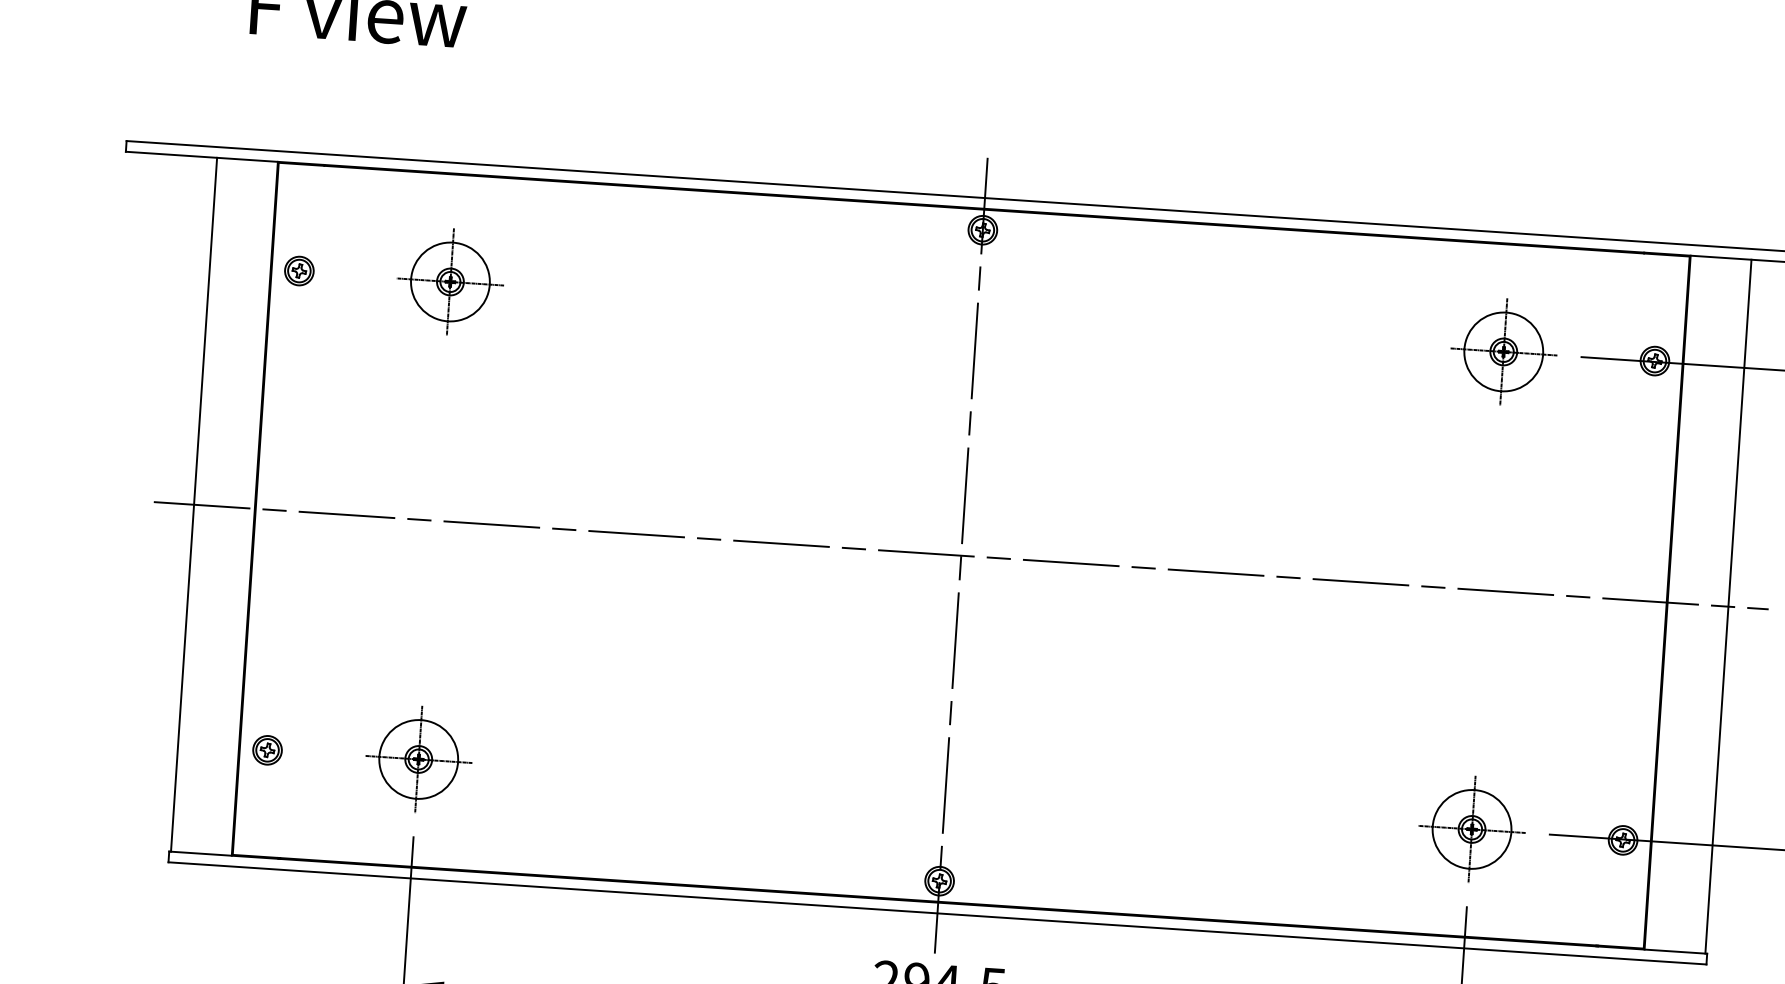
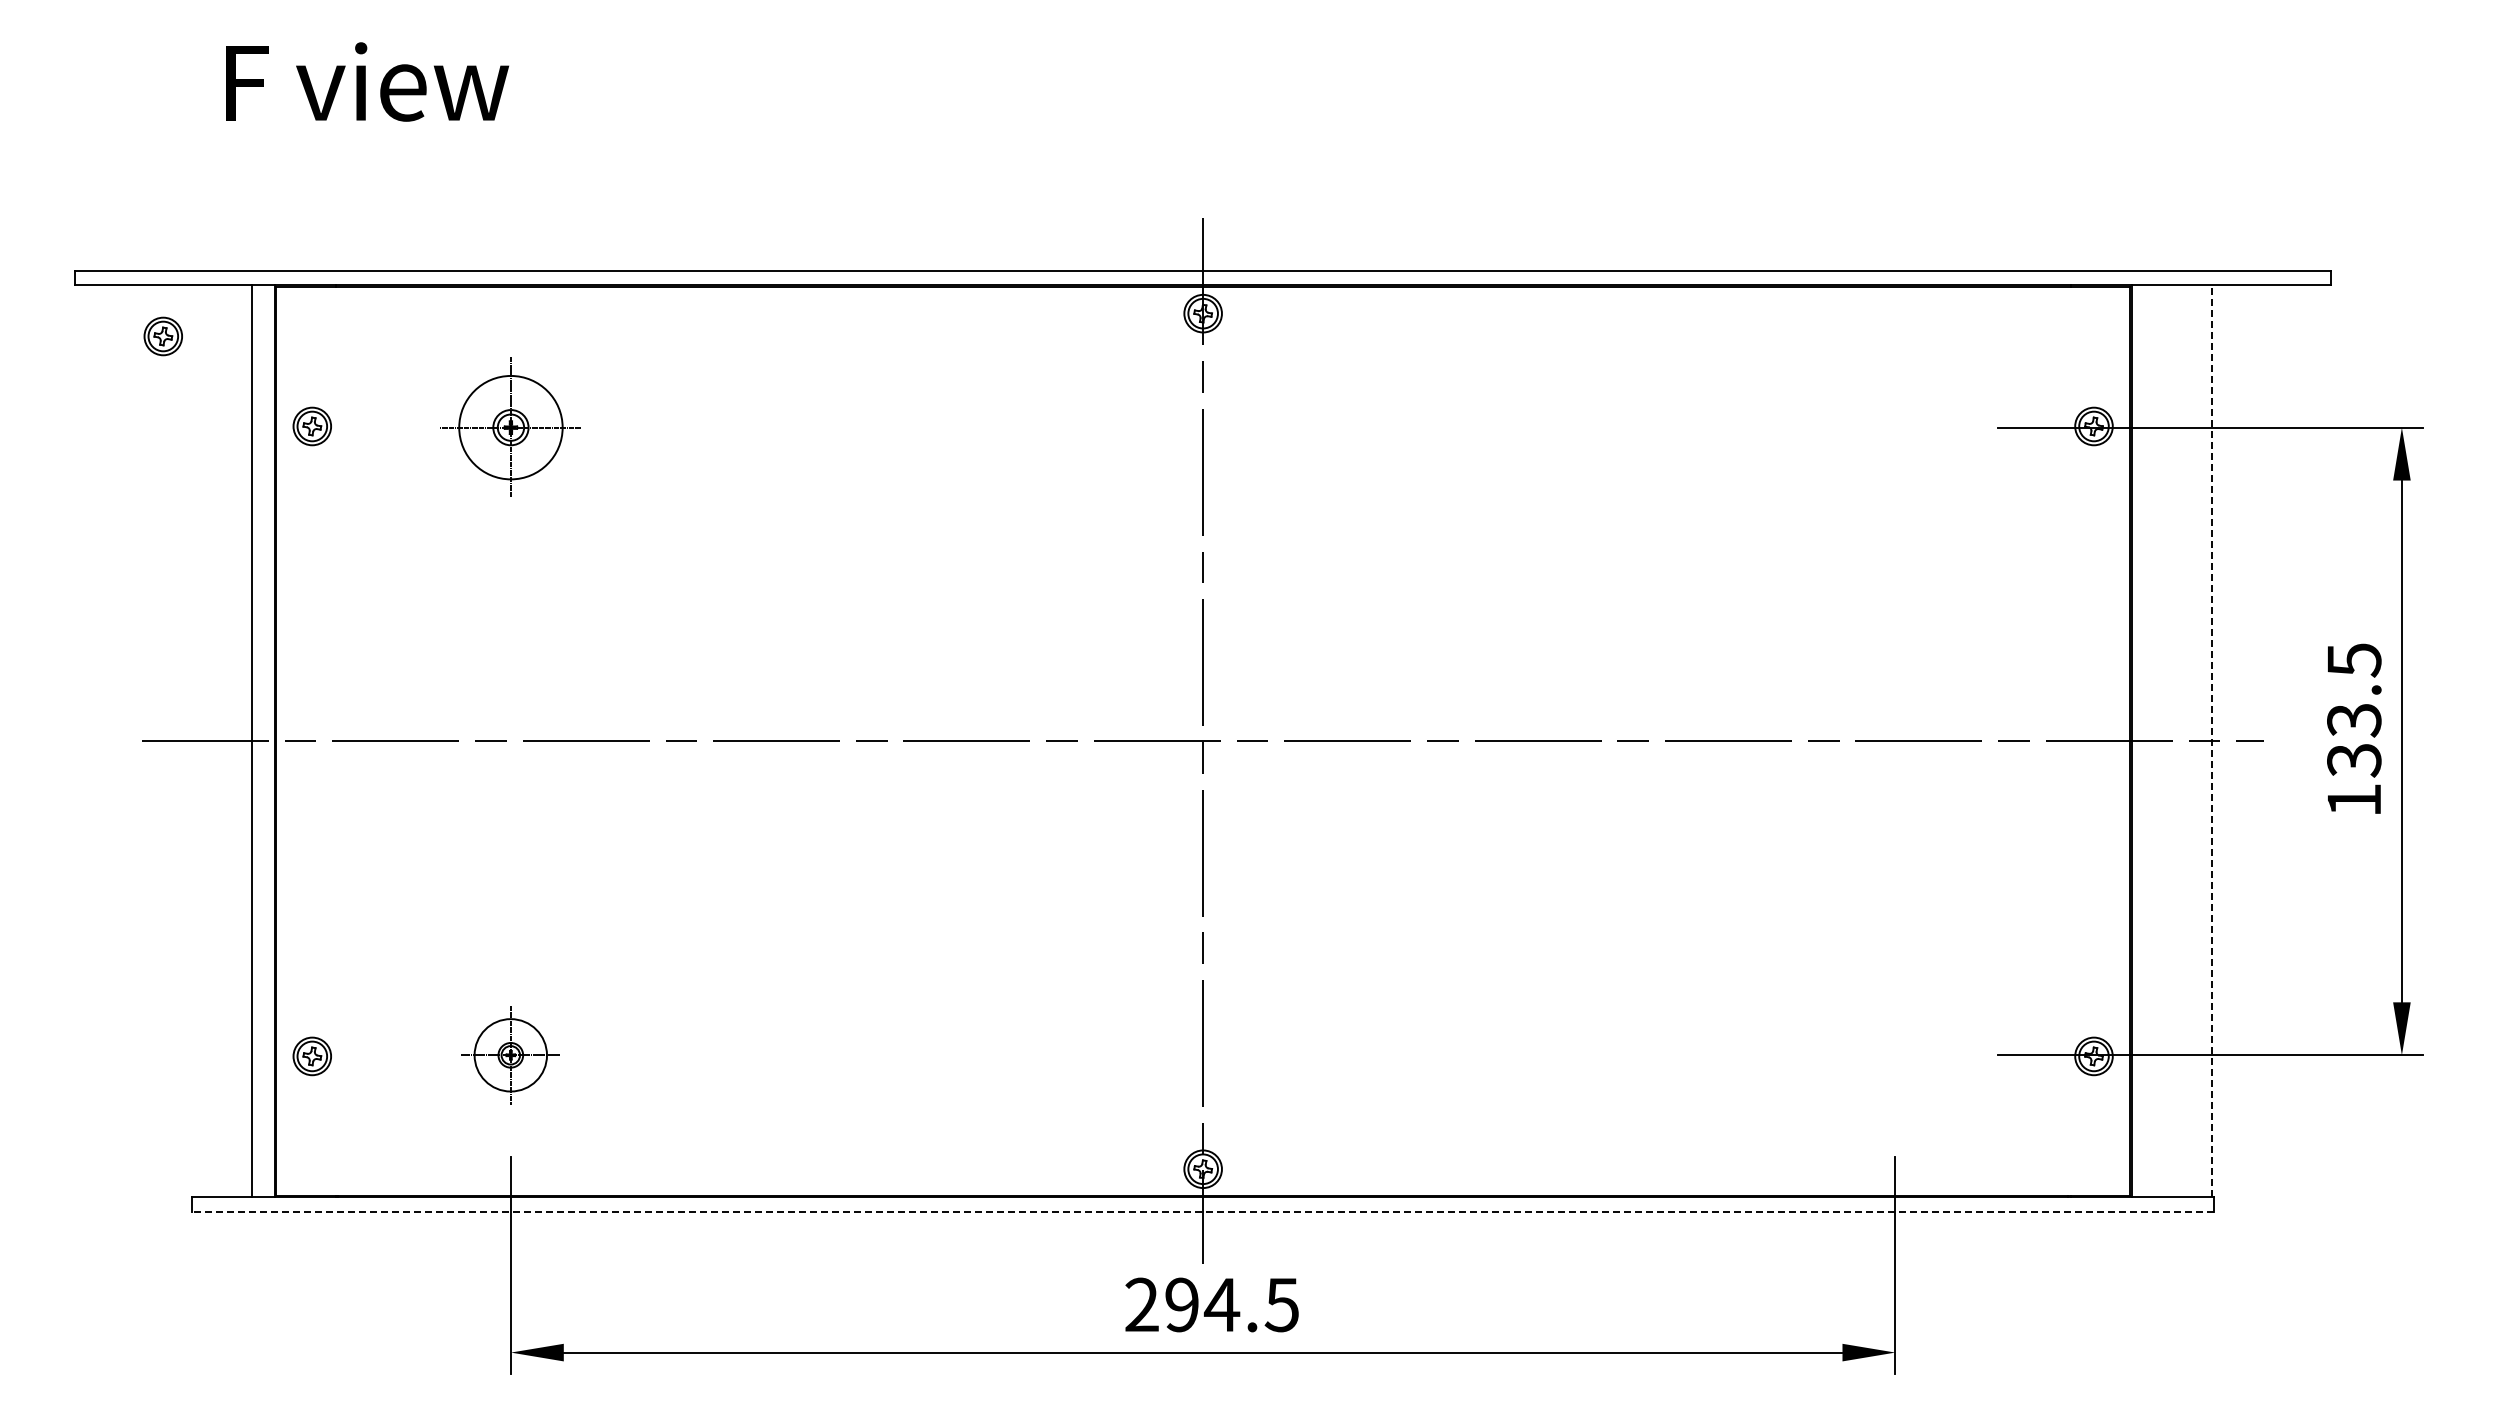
part: (189, 195) -> (162, 336), added
part: (1503, 351) -> (1895, 426), removed
line: (193, 504) -> (251, 741), moved
line: (1728, 606) -> (2211, 741), solid -> dashed
part: (418, 759) -> (510, 1055), size x0.7
part: (1472, 829) -> (1895, 1055), removed
line: (937, 913) -> (1203, 1211), solid -> dashed

